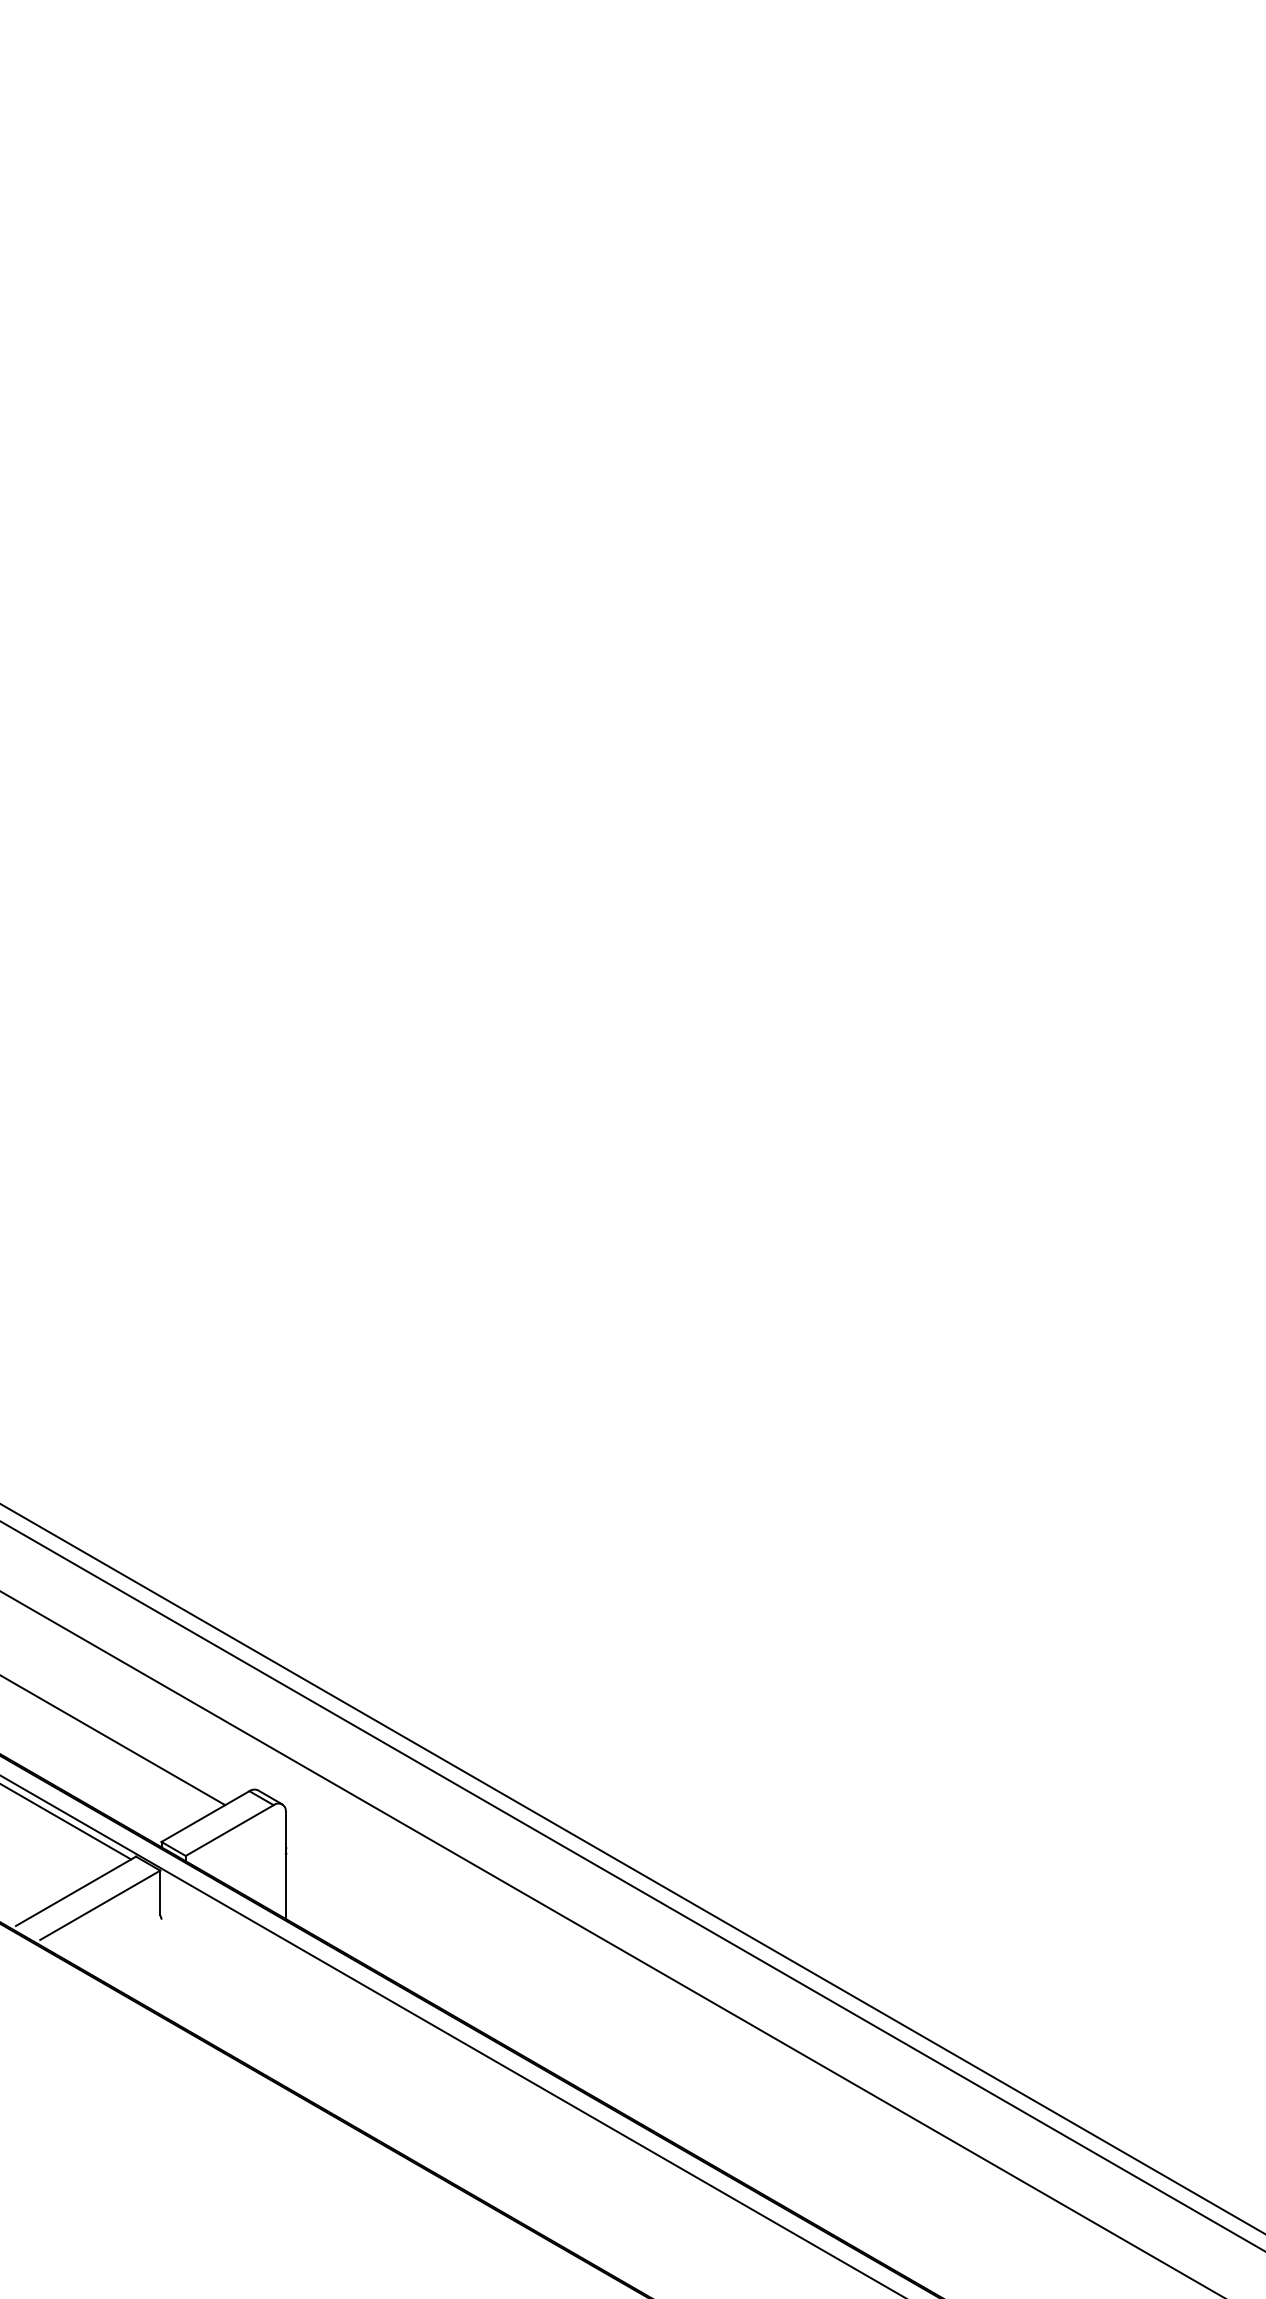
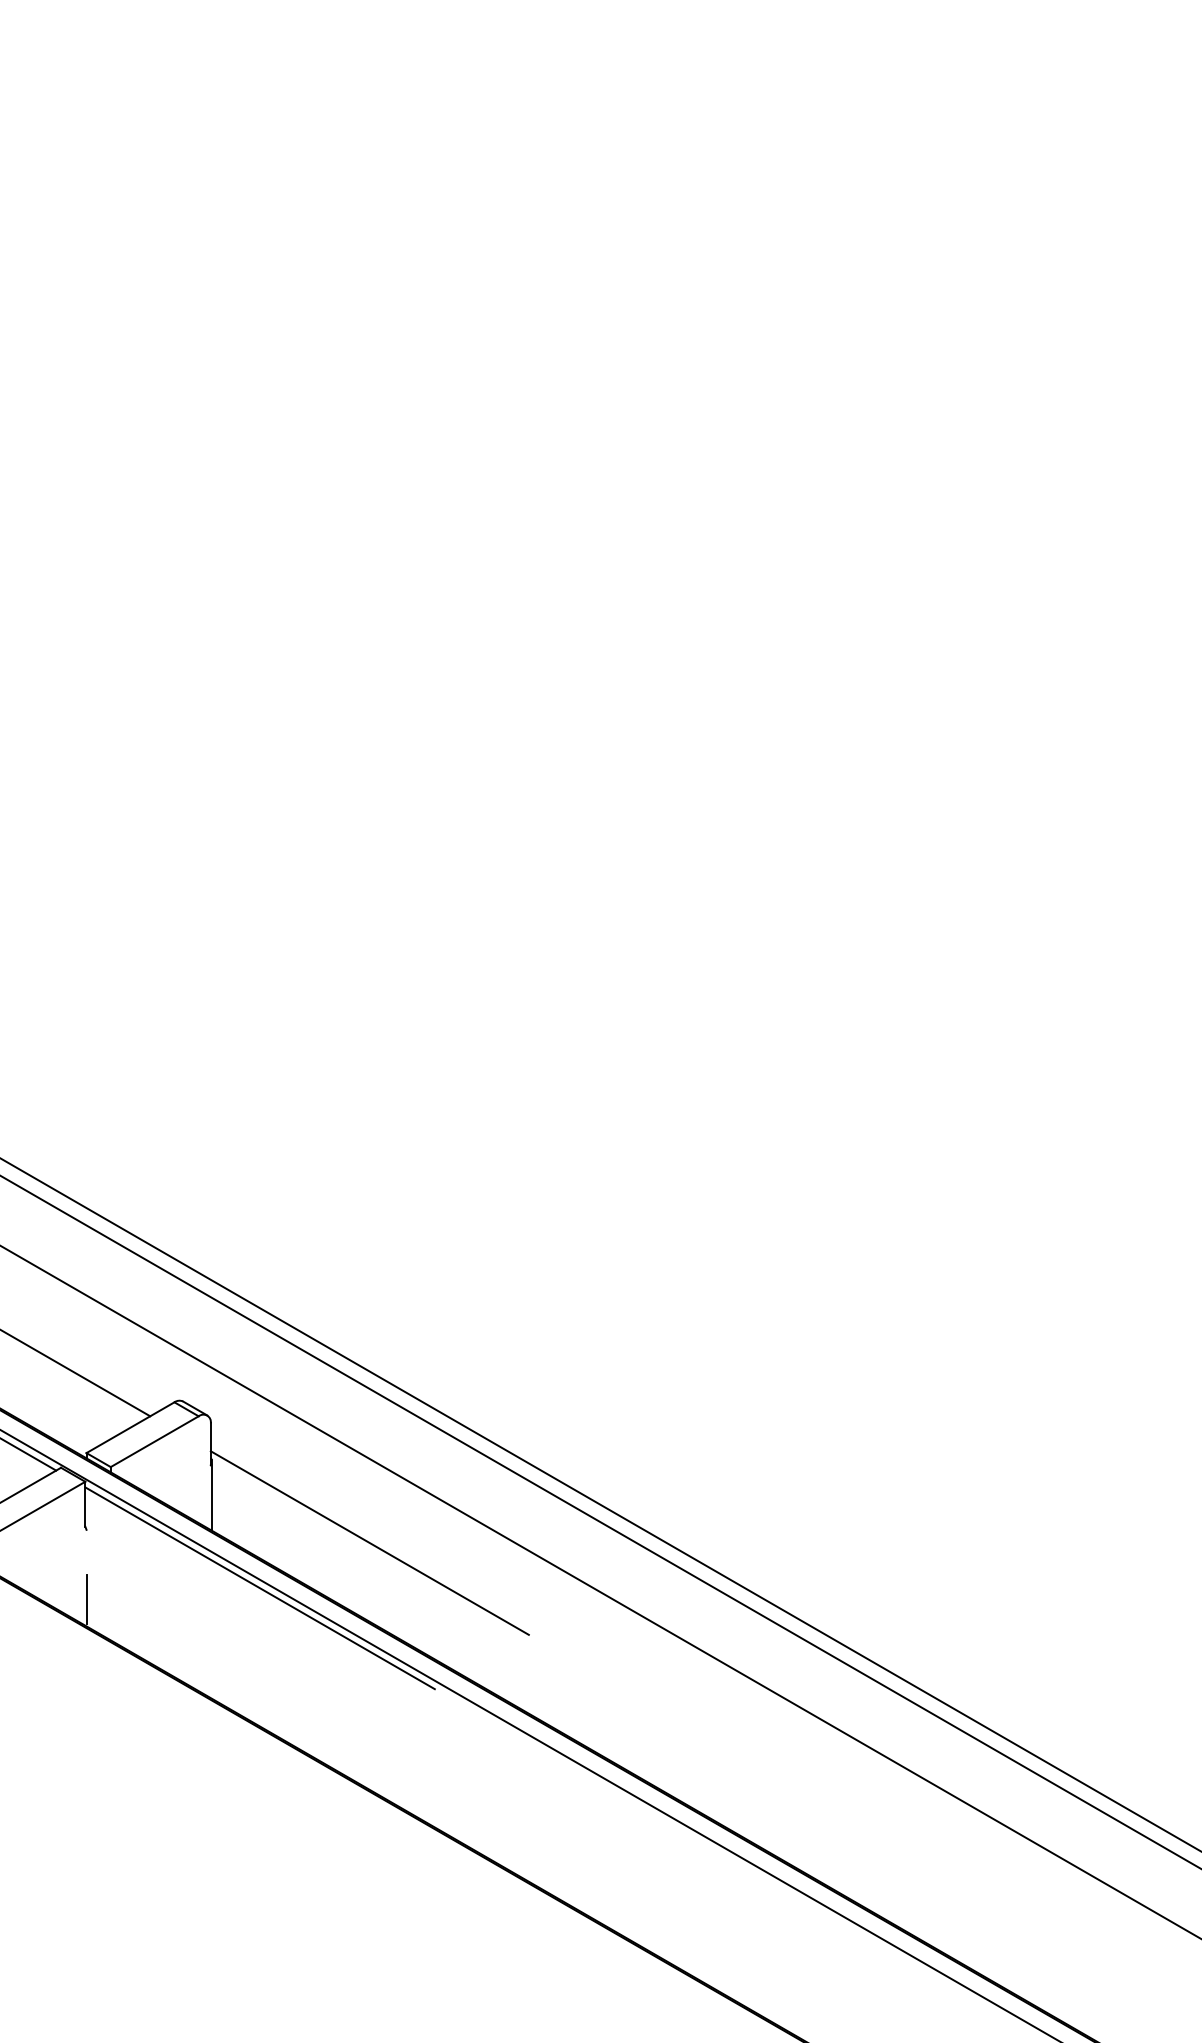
line: (444, 1931) -> (369, 1542), added
line: (334, 1977) -> (259, 1588), added
line: (161, 1987) -> (86, 1598), added

